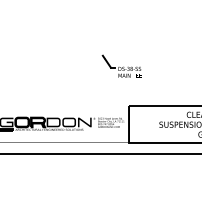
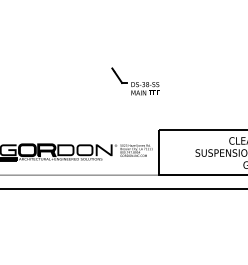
part: (121, 66) -> (135, 81), moved

